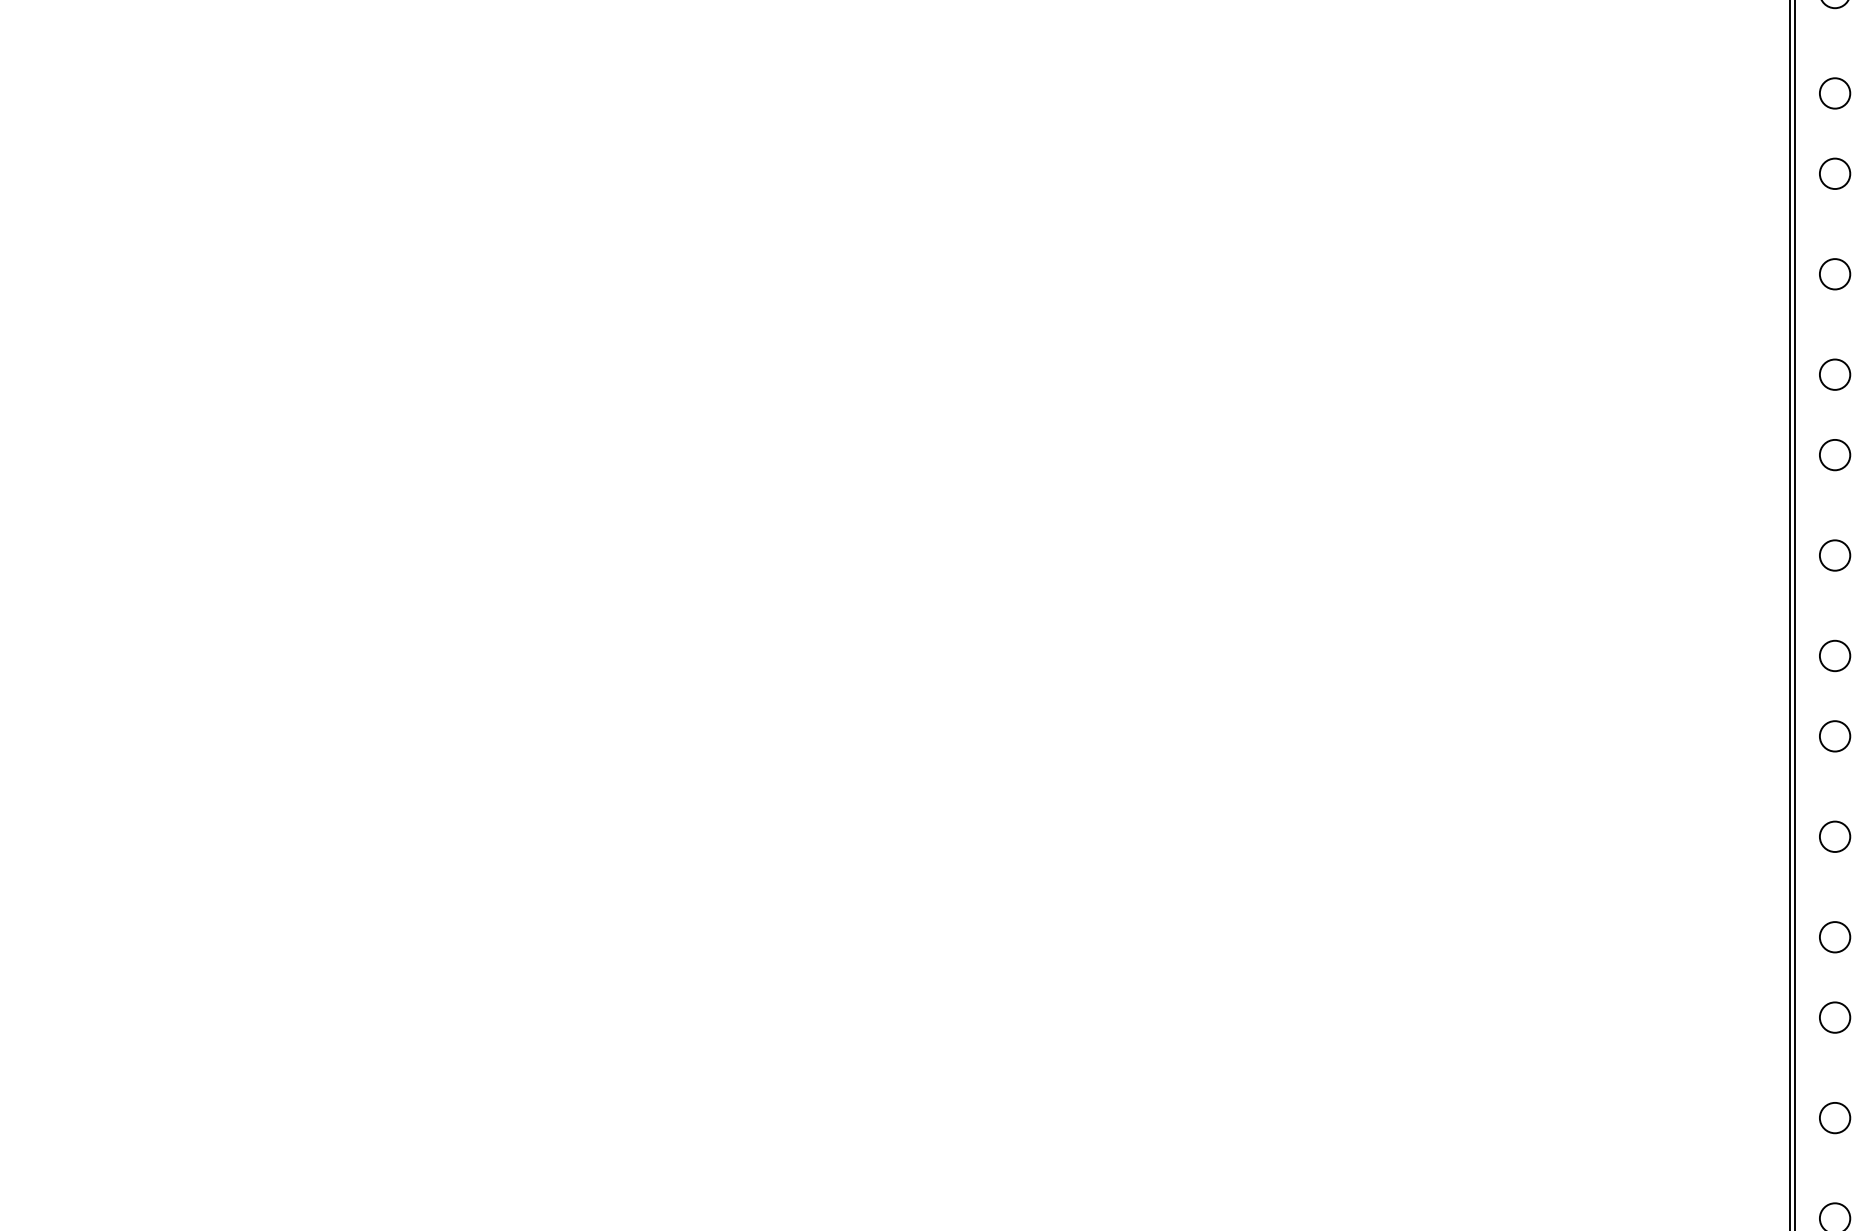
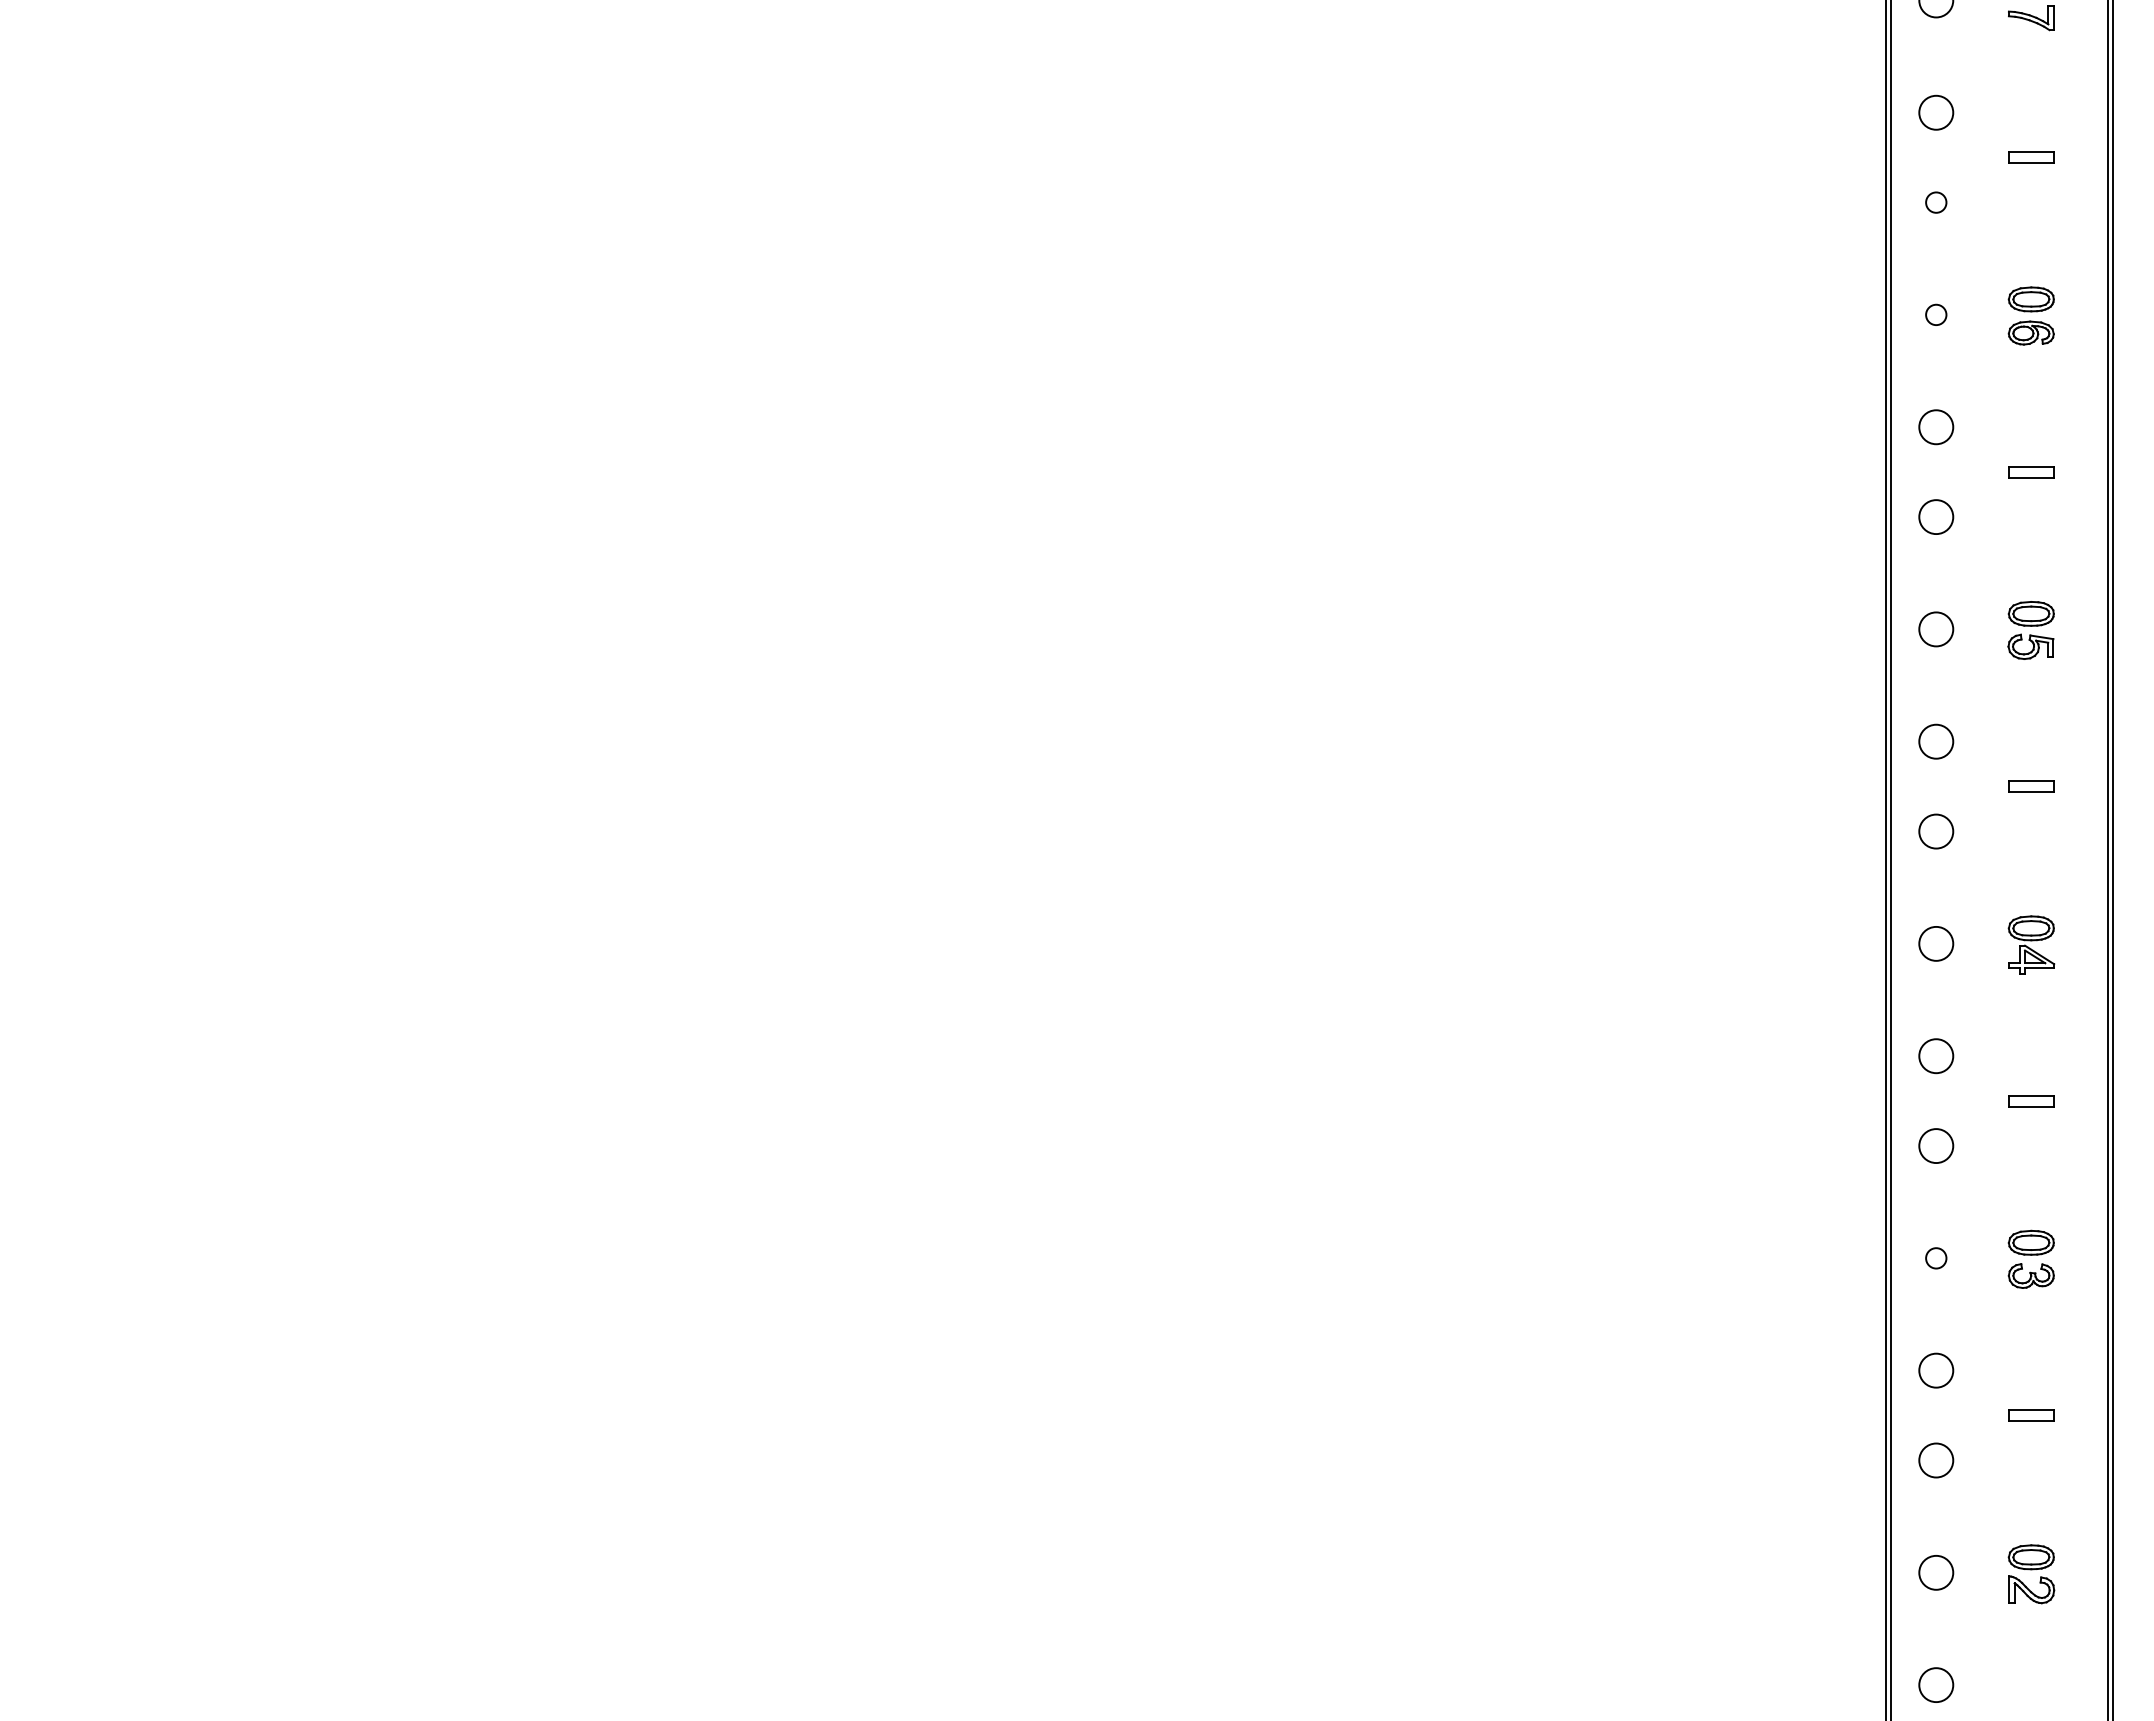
circle: (1835, 173) -> (1936, 202), size x0.6
circle: (1835, 273) -> (1936, 314), size x0.6
circle: (1835, 1118) -> (1936, 1258), size x0.6

